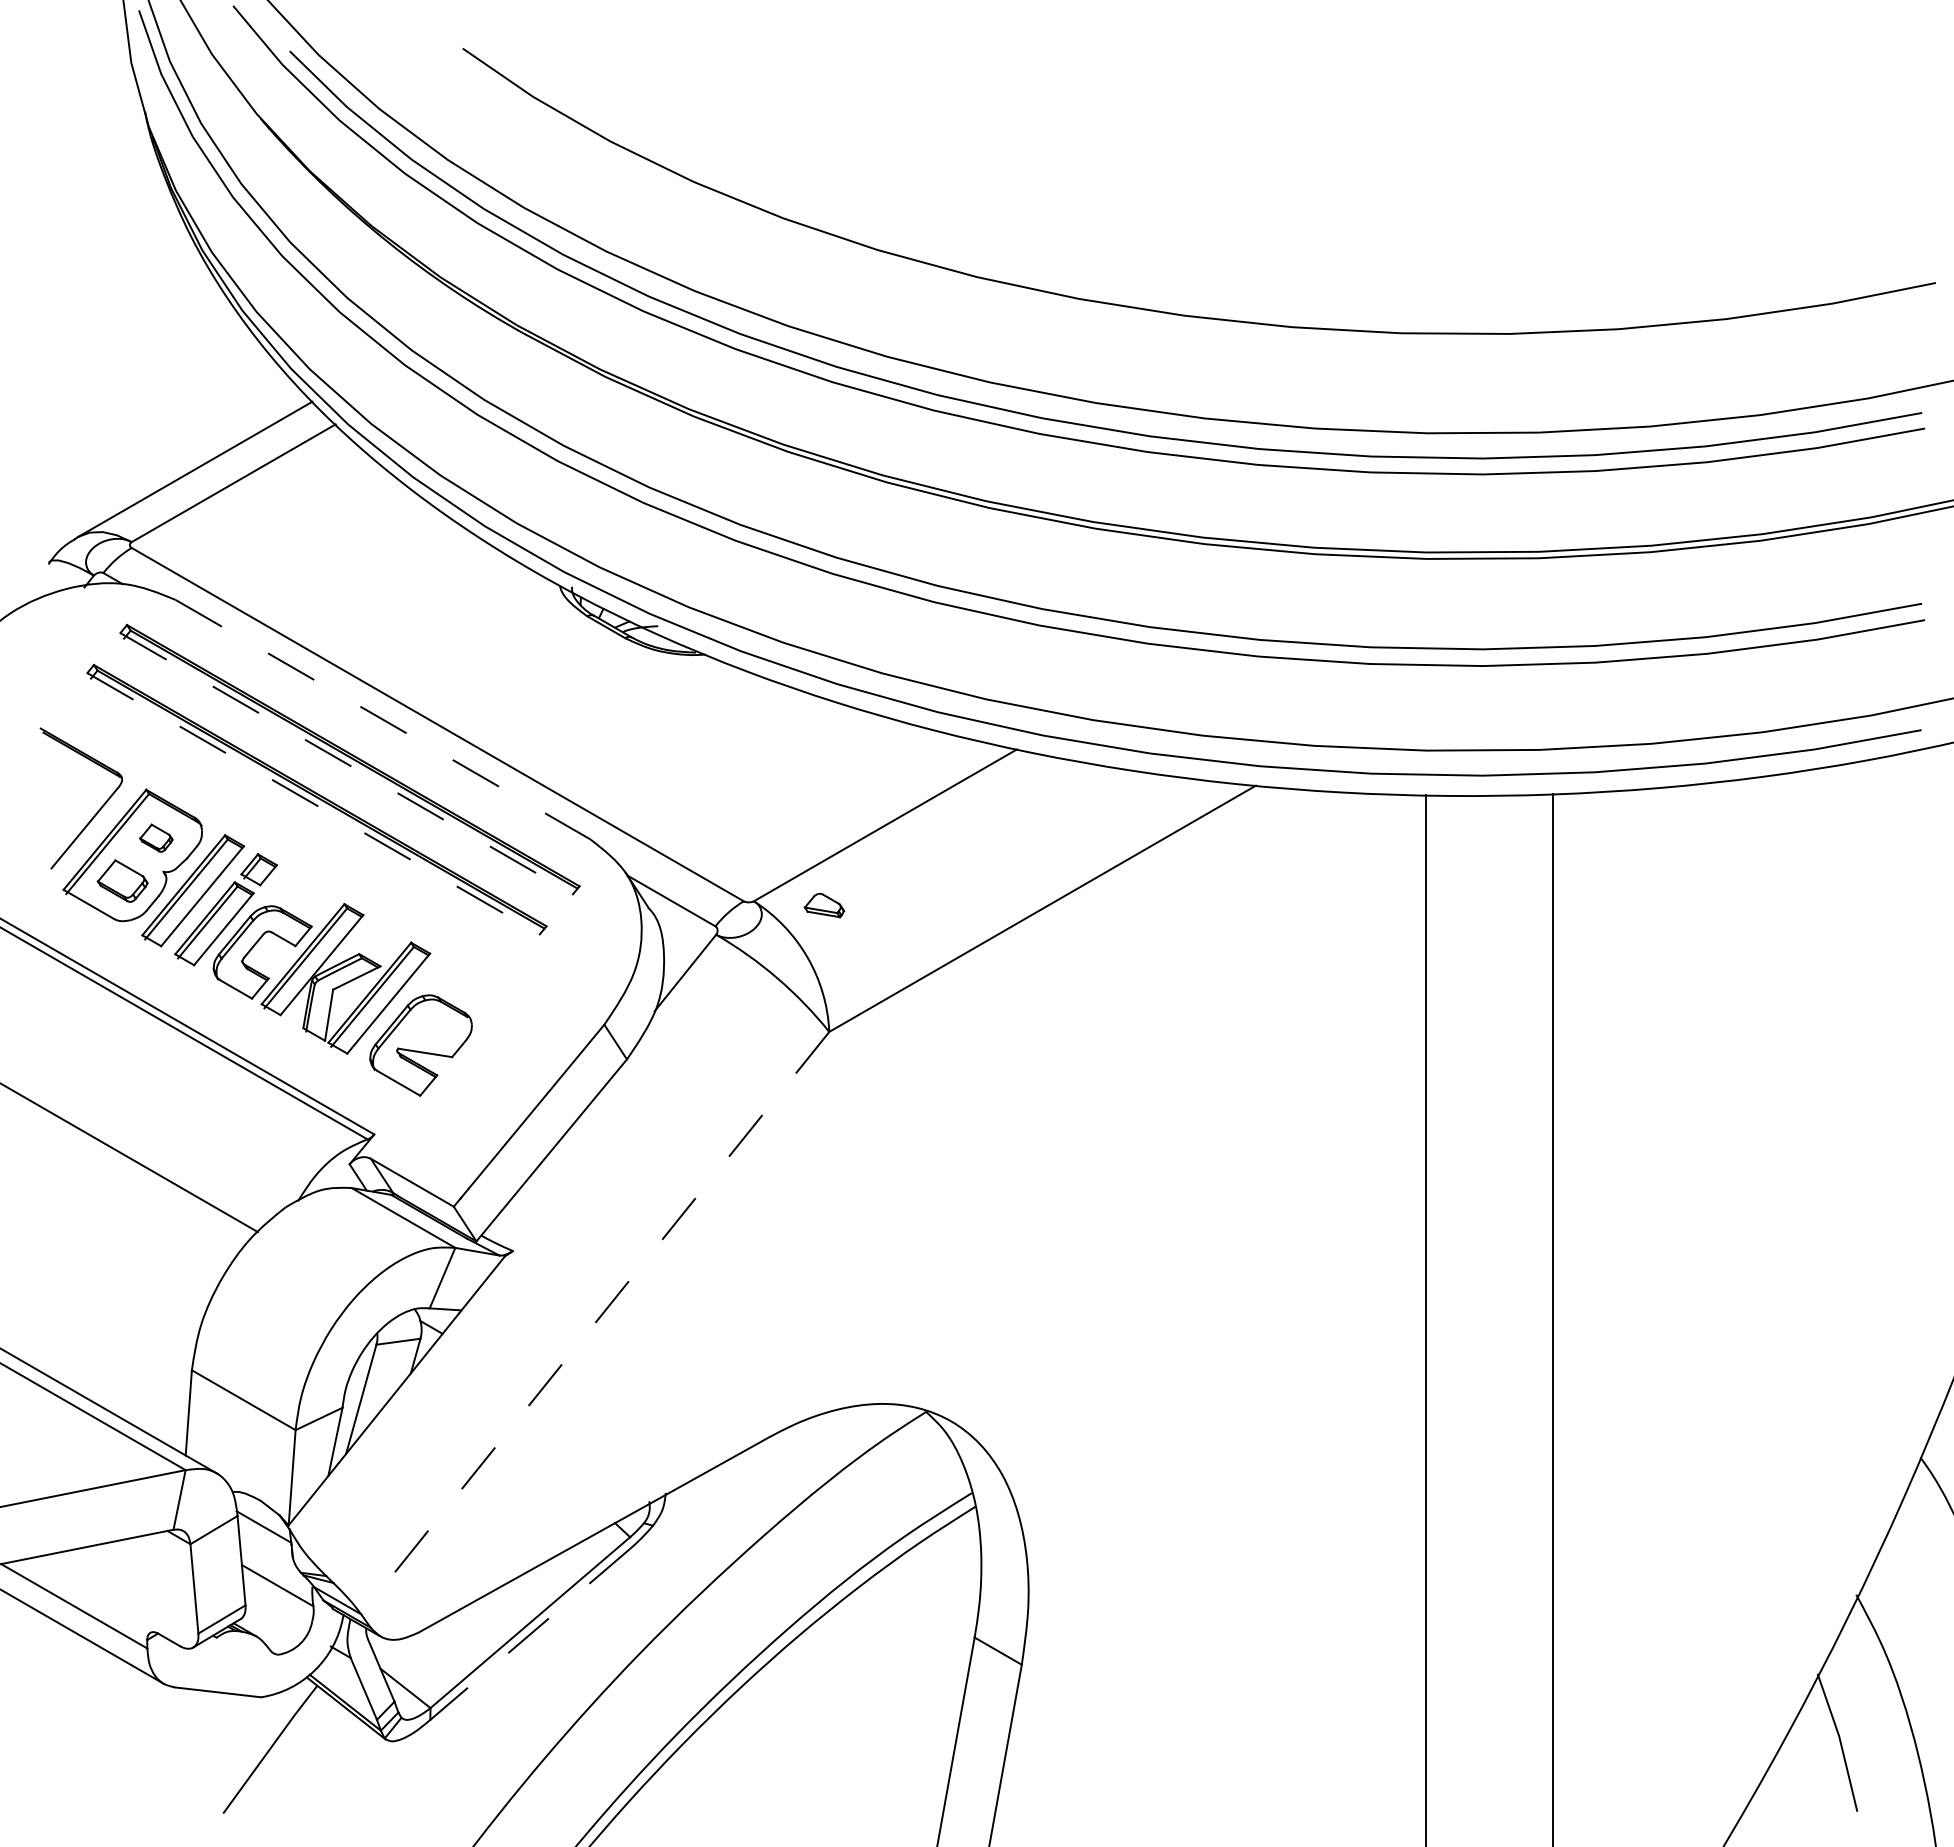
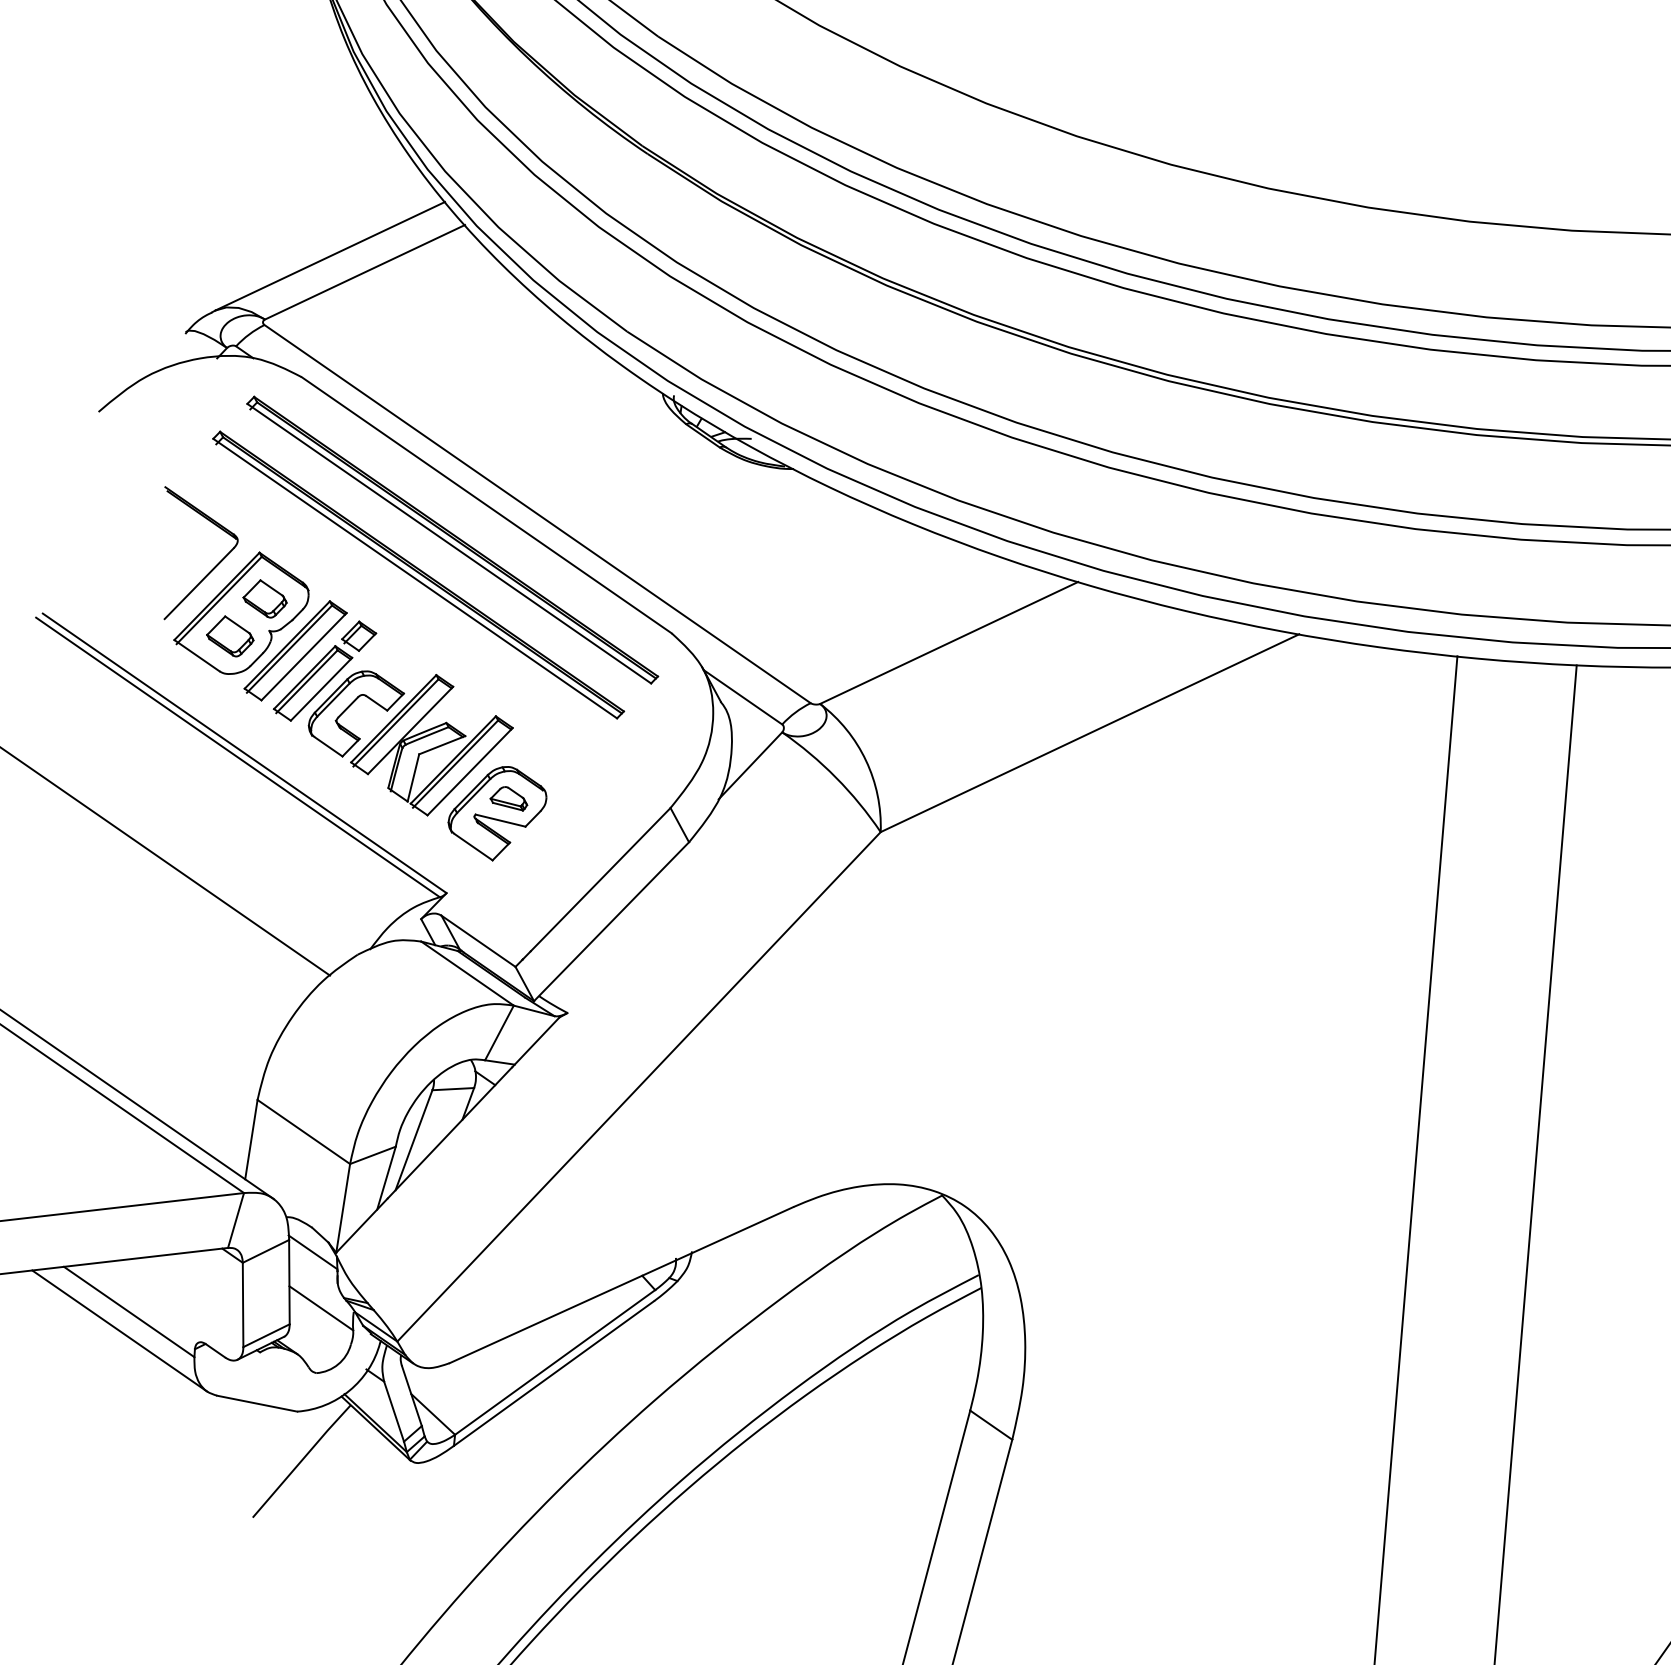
line: (383, 719) -> (487, 505), dashed -> solid
line: (347, 763) -> (450, 543), dashed -> solid
line: (314, 803) -> (416, 578), dashed -> solid
part: (156, 837) -> (265, 598), size x1.43
part: (824, 905) -> (509, 798), moved
line: (595, 1323) -> (639, 1087), dashed -> solid
line: (529, 1634) -> (553, 1373), dashed -> solid

